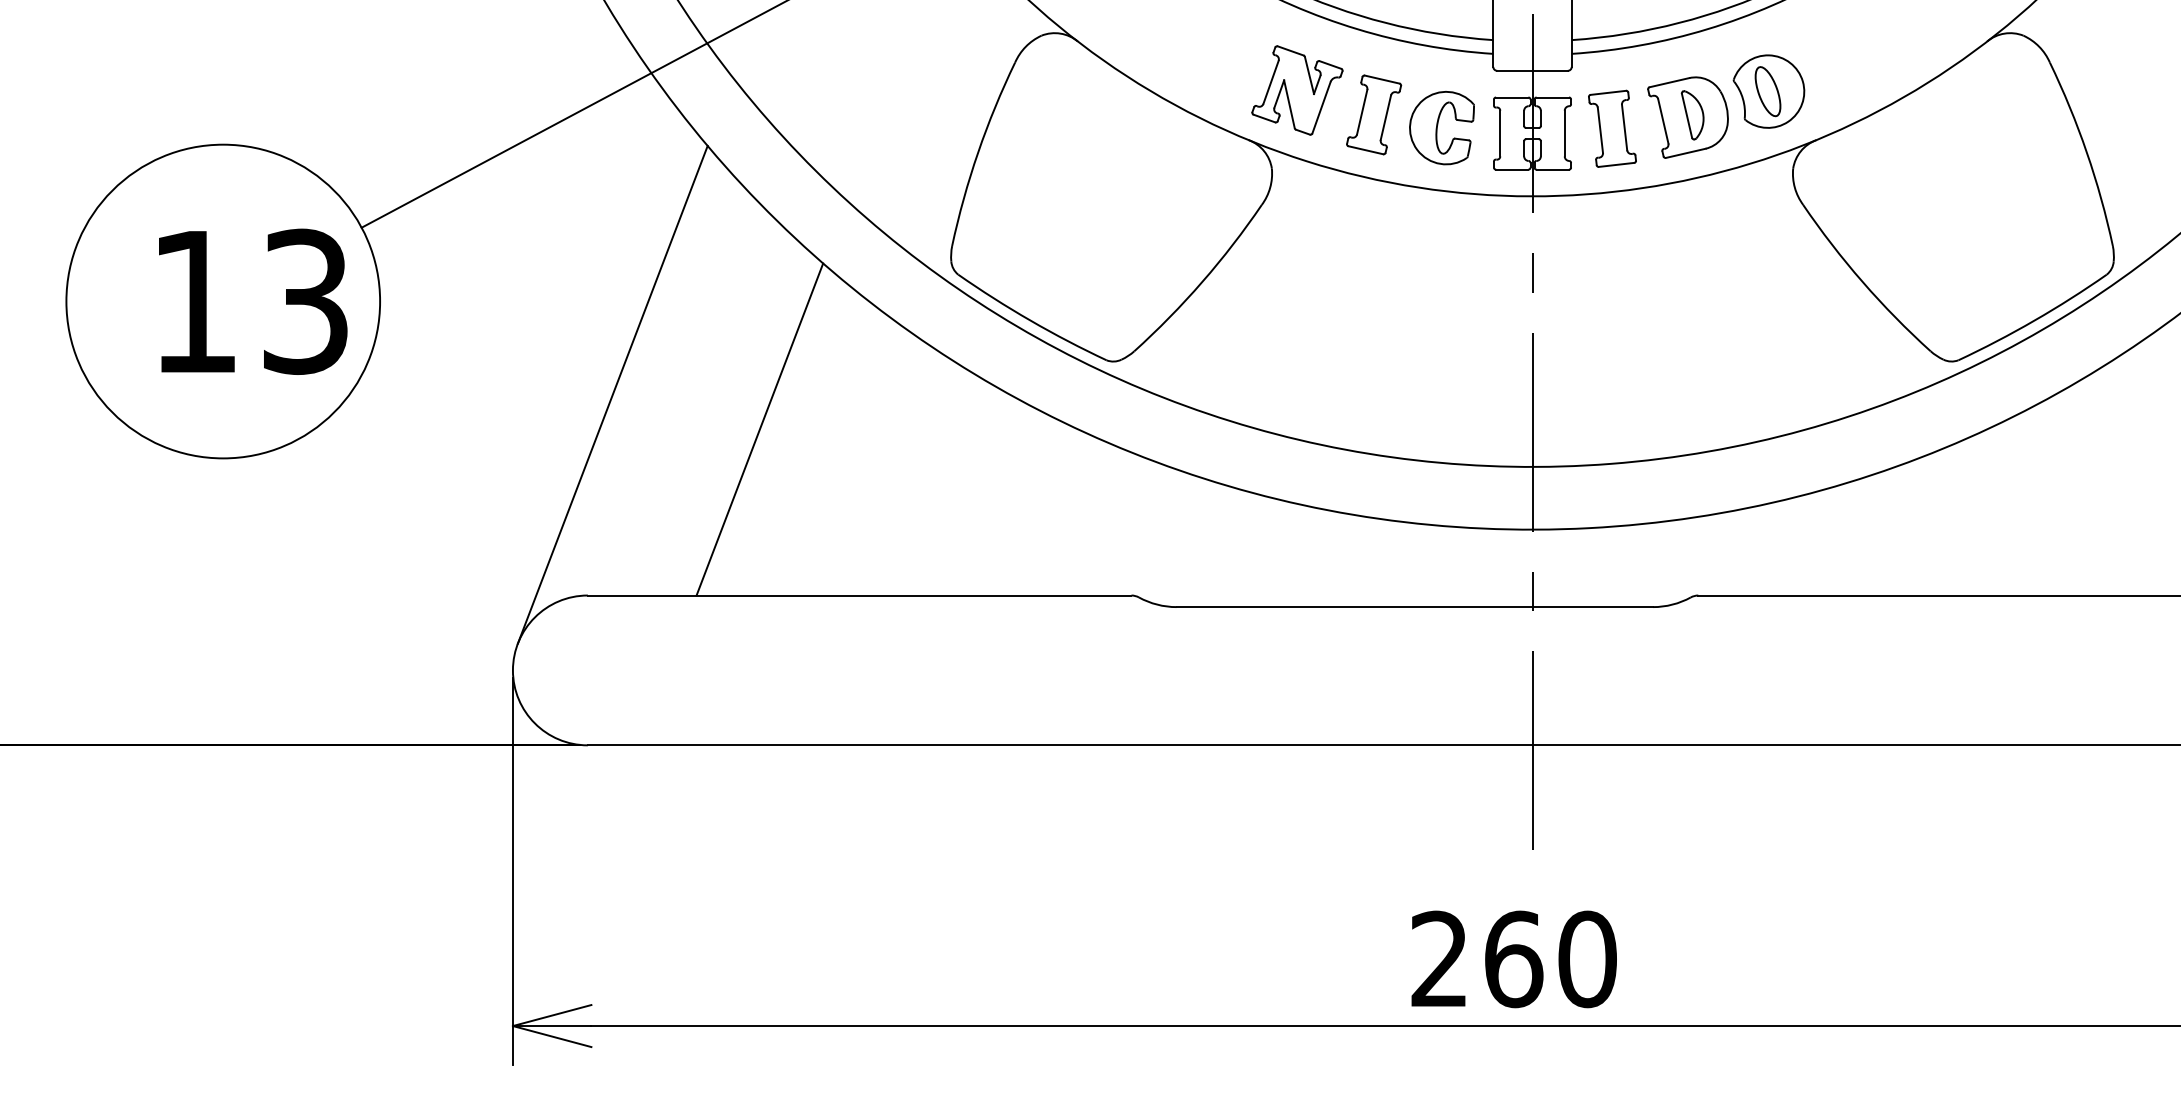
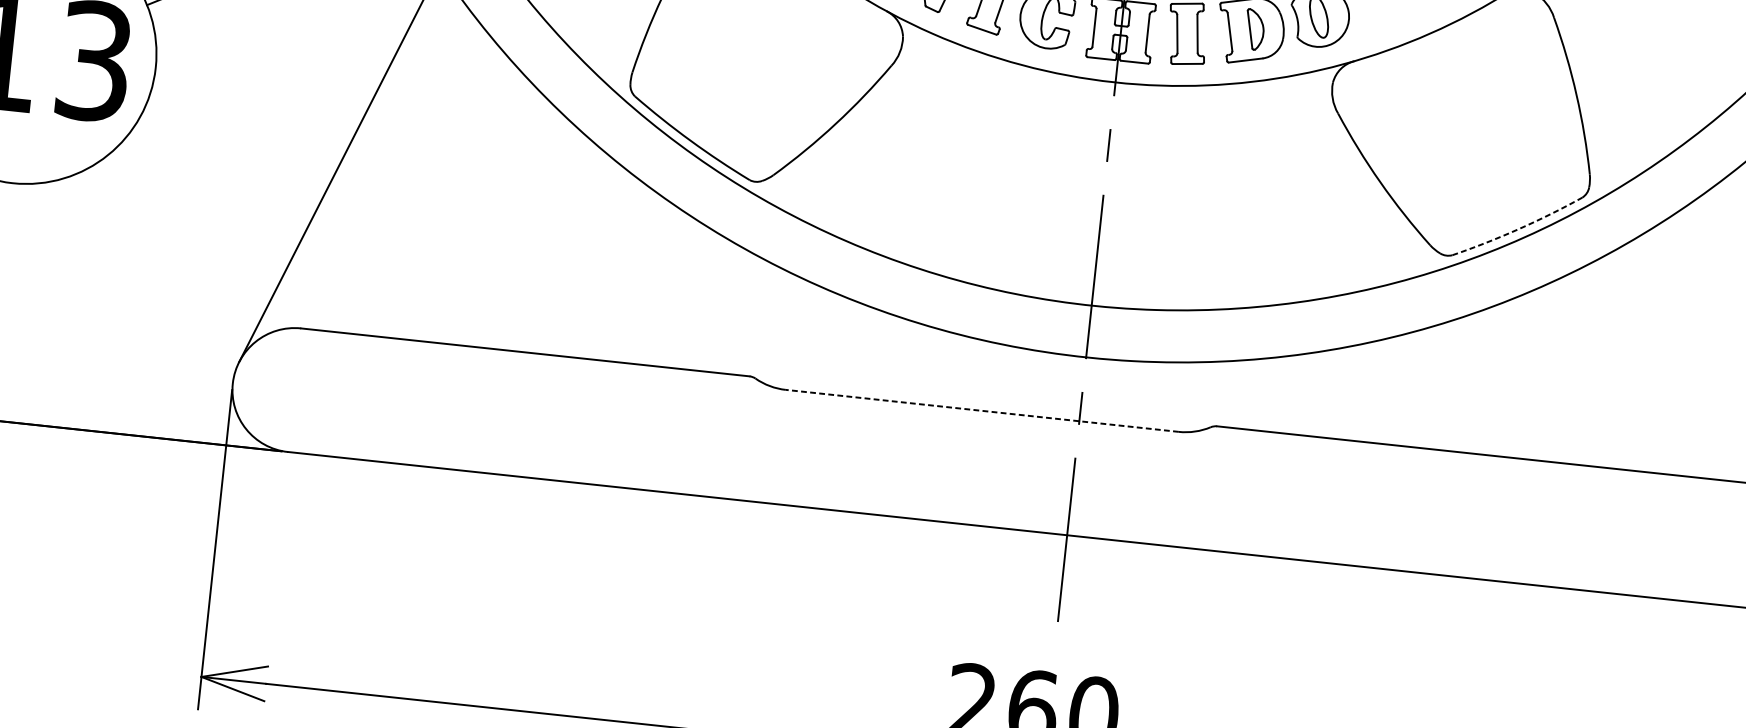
arc: (2034, 320) -> (1518, 229), solid -> dashed
line: (759, 429) -> (457, 206), removed
line: (1414, 607) -> (981, 411), solid -> dashed

